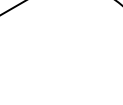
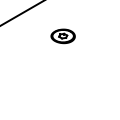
part: (49, 24) -> (62, 35), added

